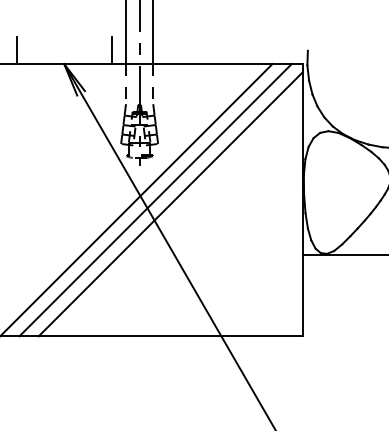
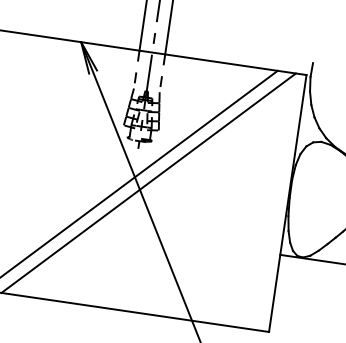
line: (17, 50) -> (38, 22), removed
line: (112, 50) -> (128, 35), removed
line: (170, 204) -> (162, 189), removed

